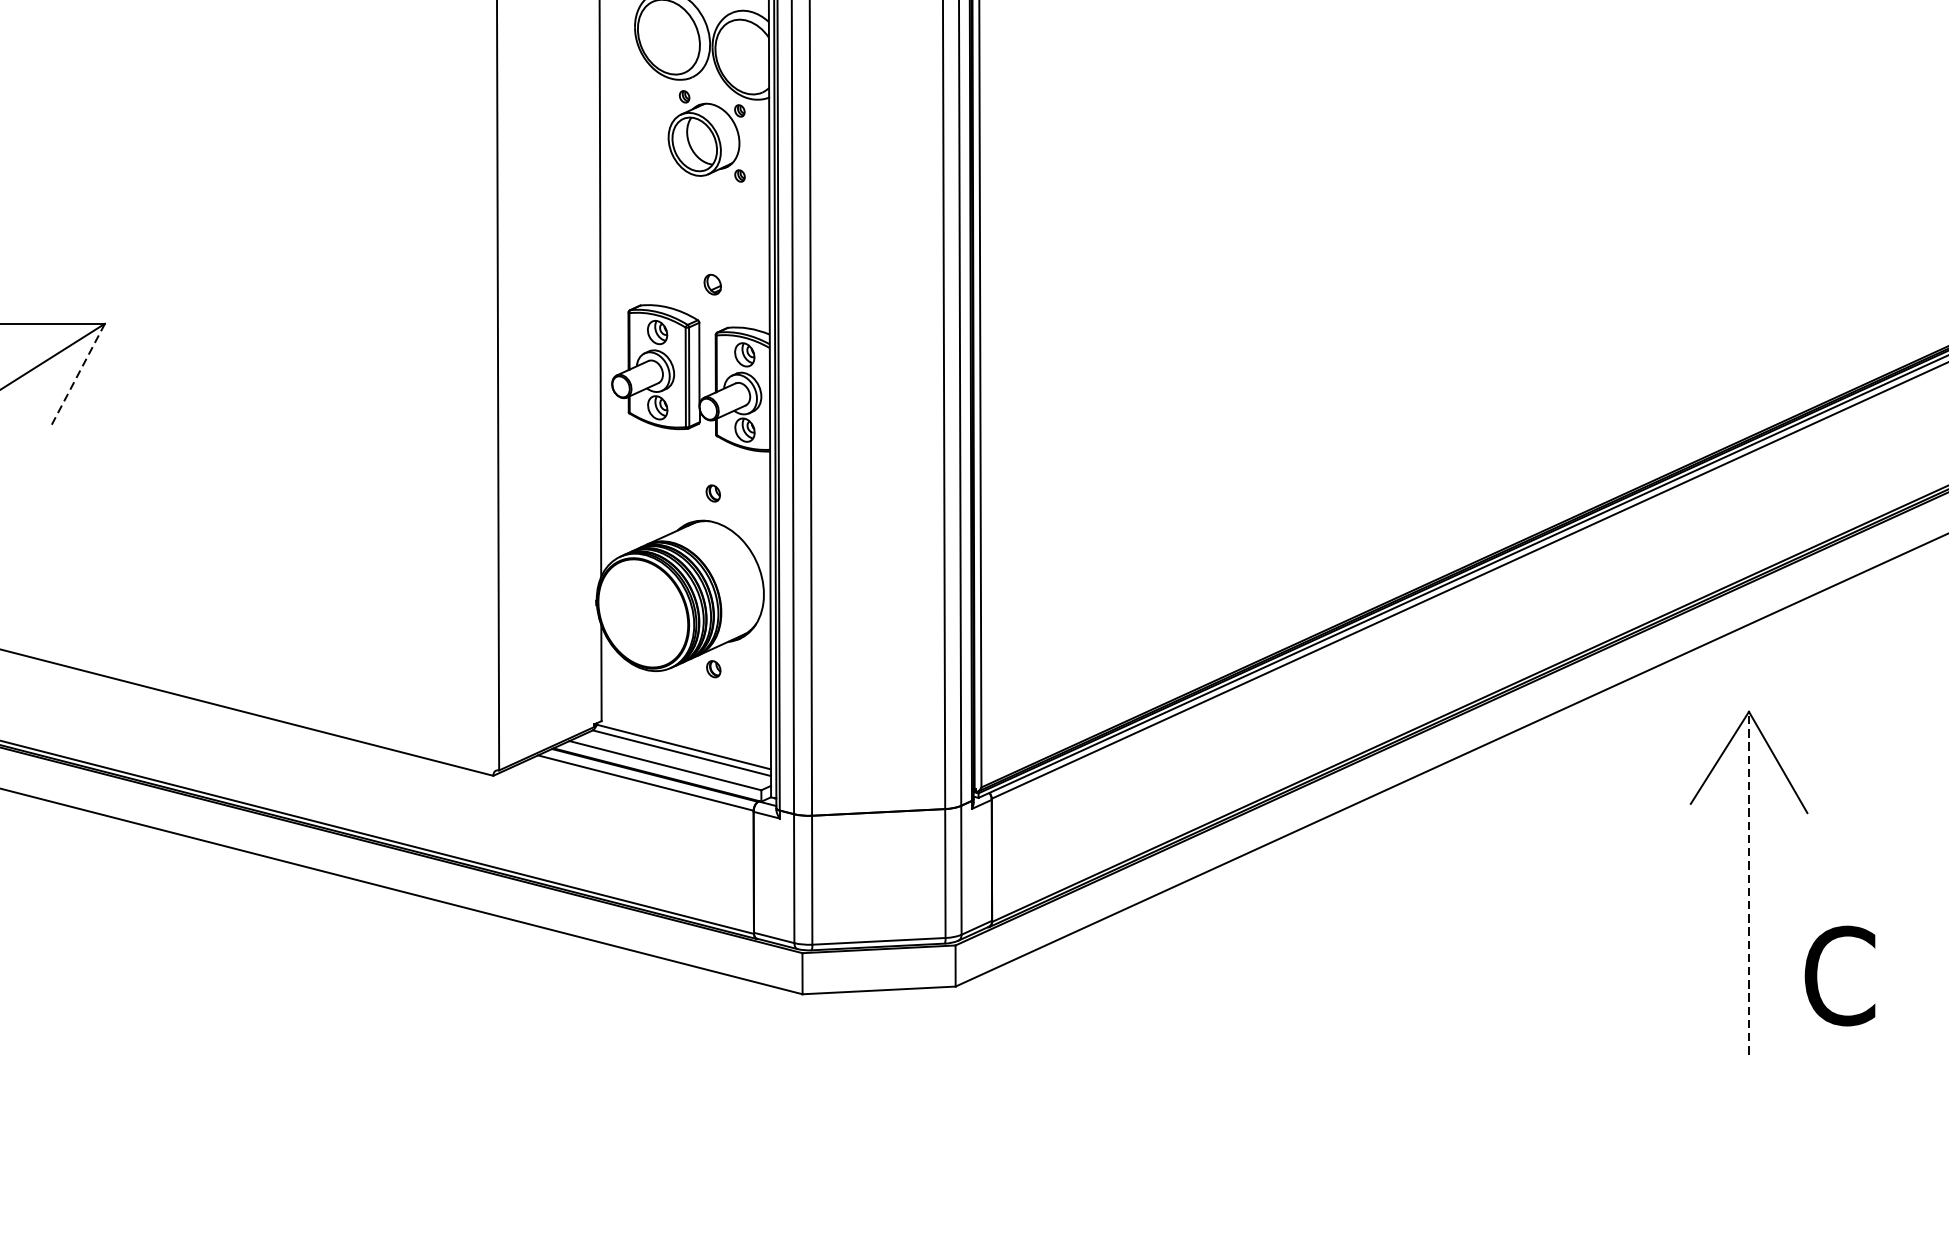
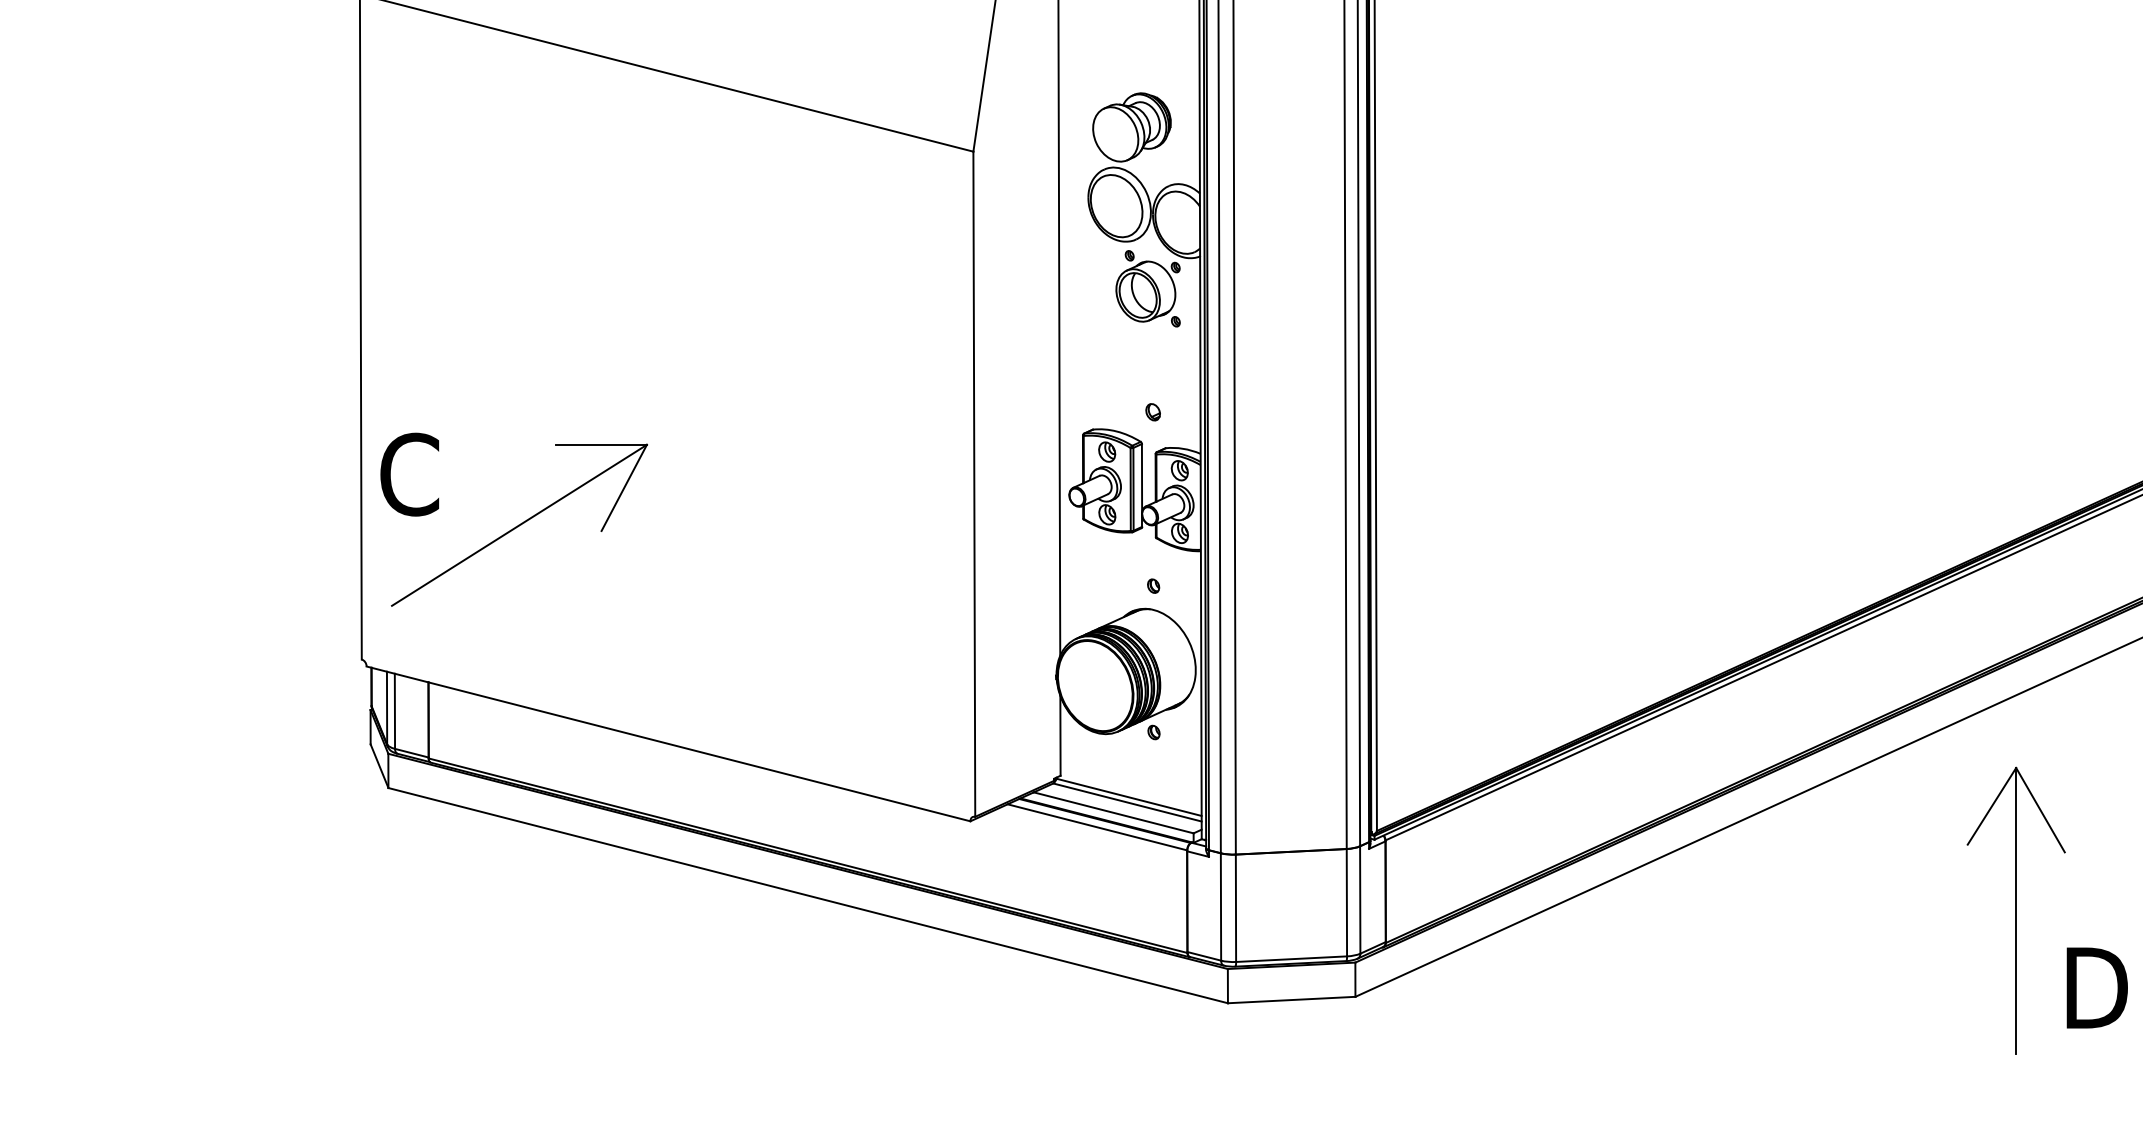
line: (78, 375) -> (624, 487), dashed -> solid
line: (1749, 882) -> (2016, 910), dashed -> solid
text: (1843, 975) -> (2094, 987), C -> D

